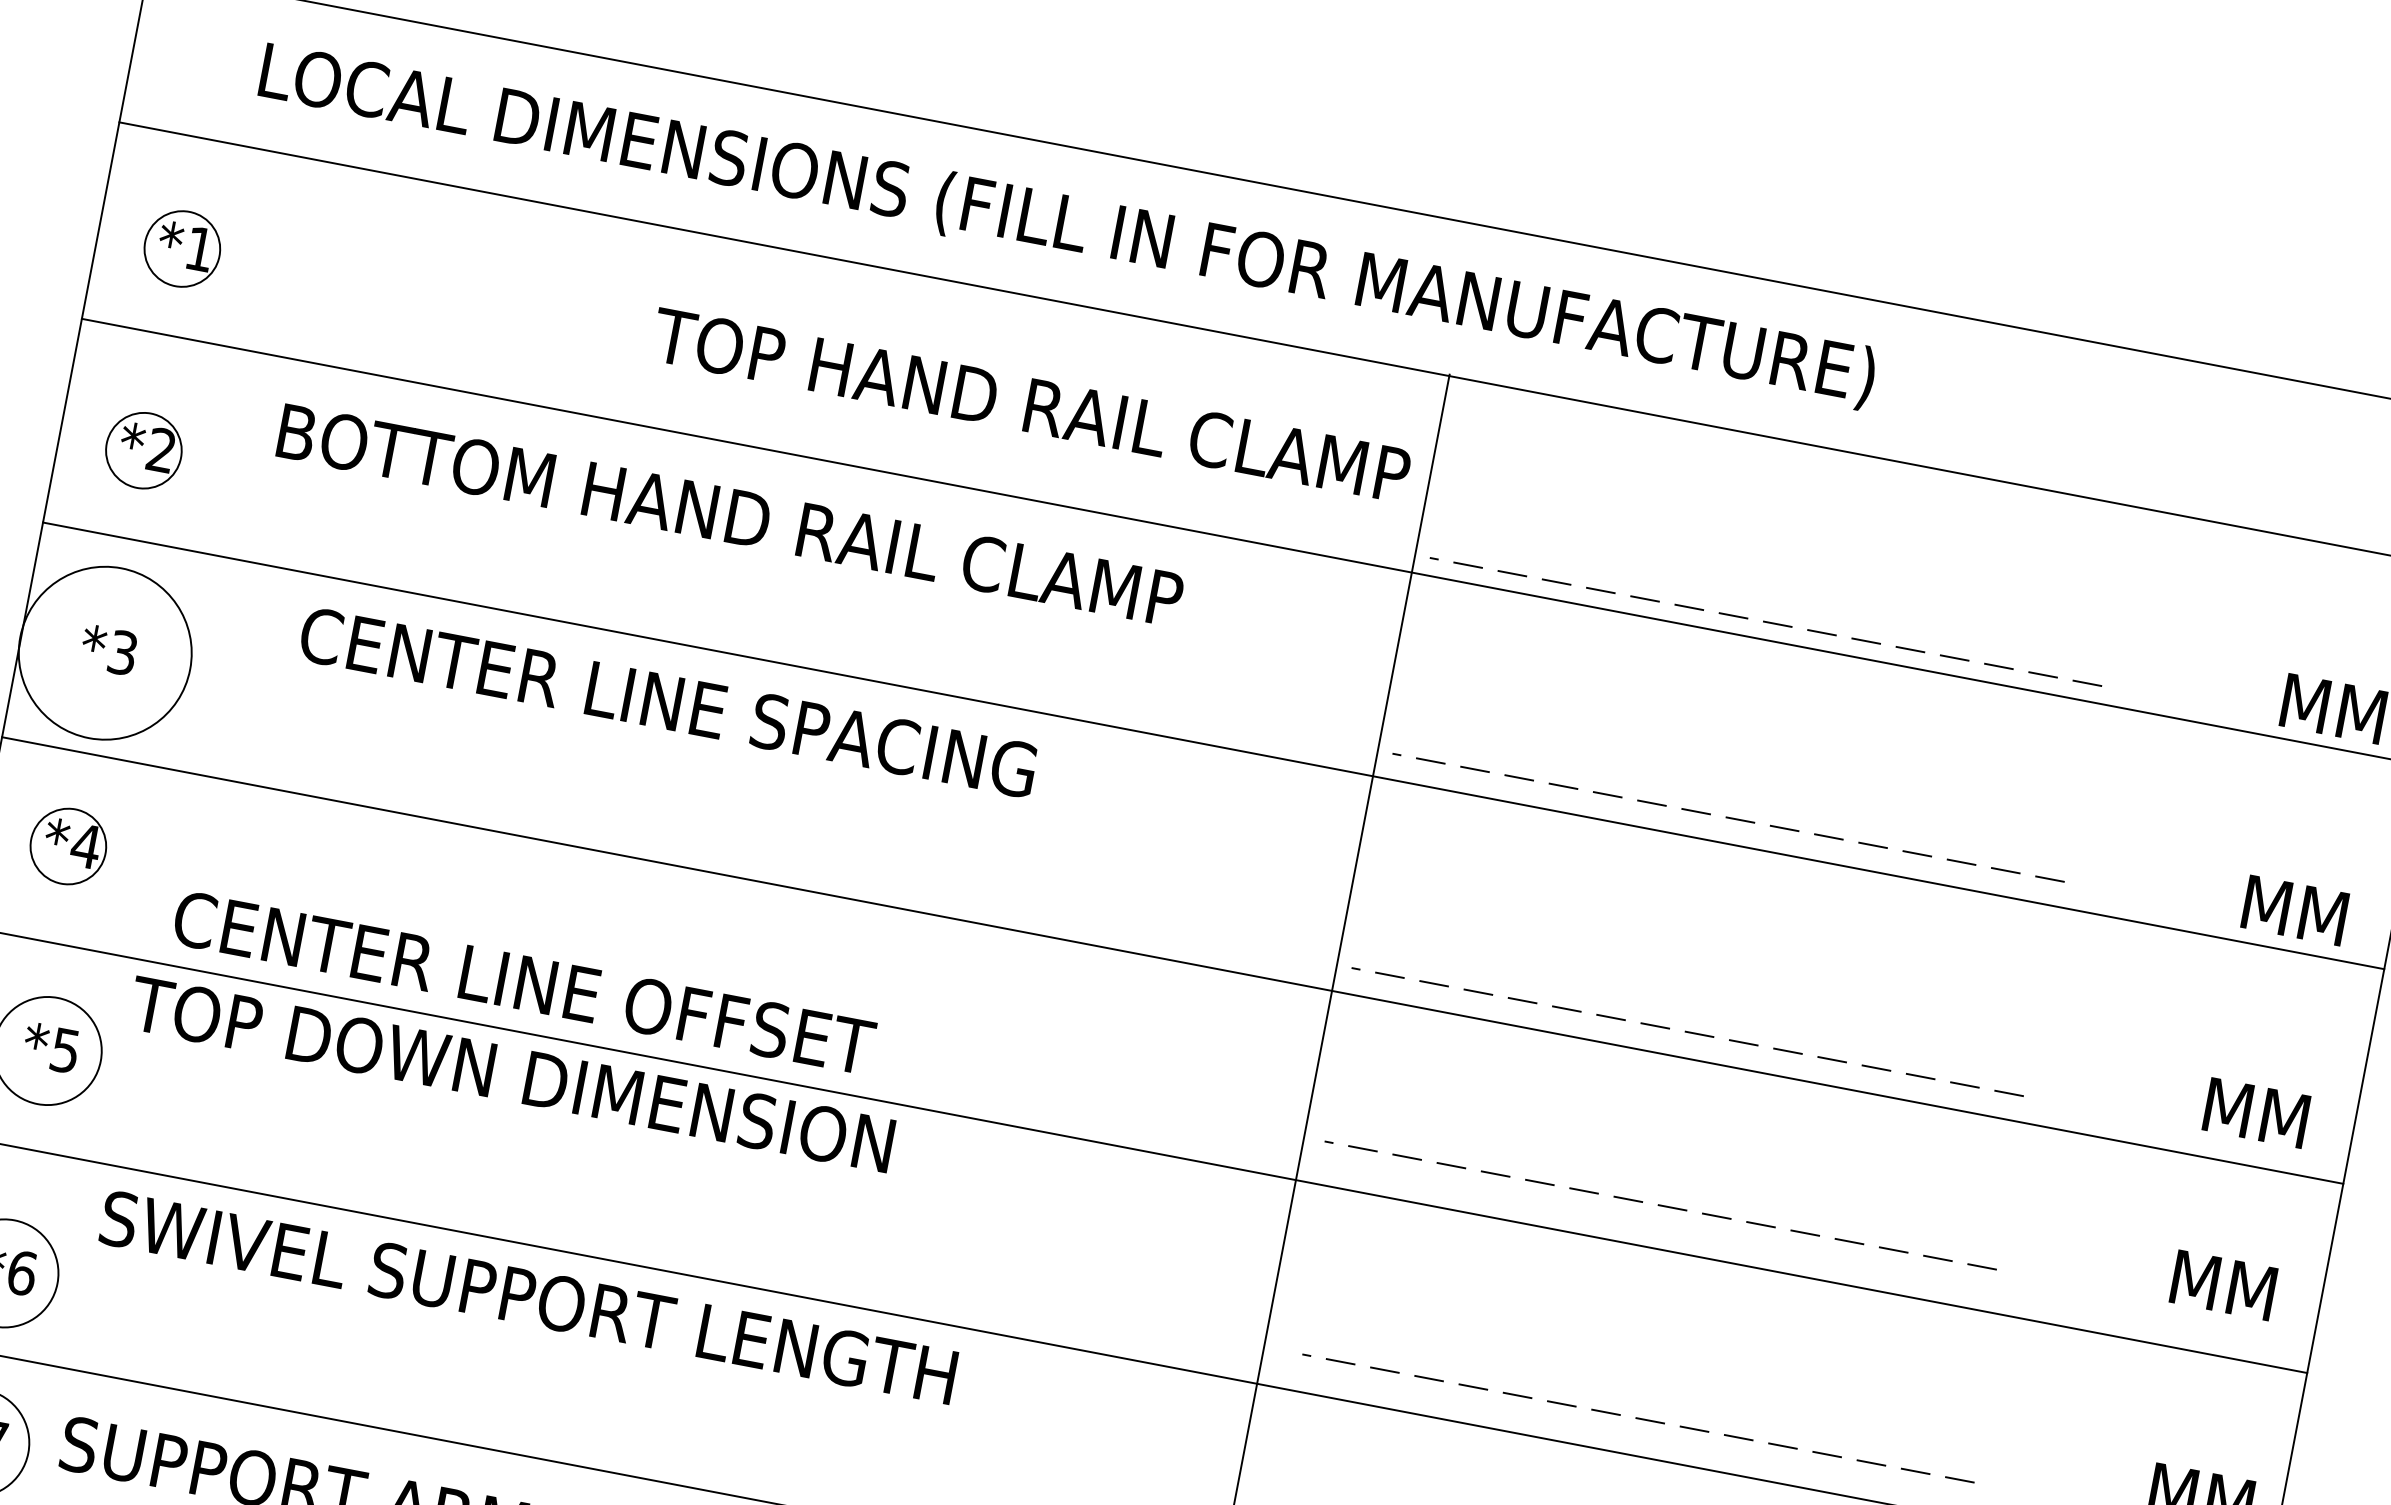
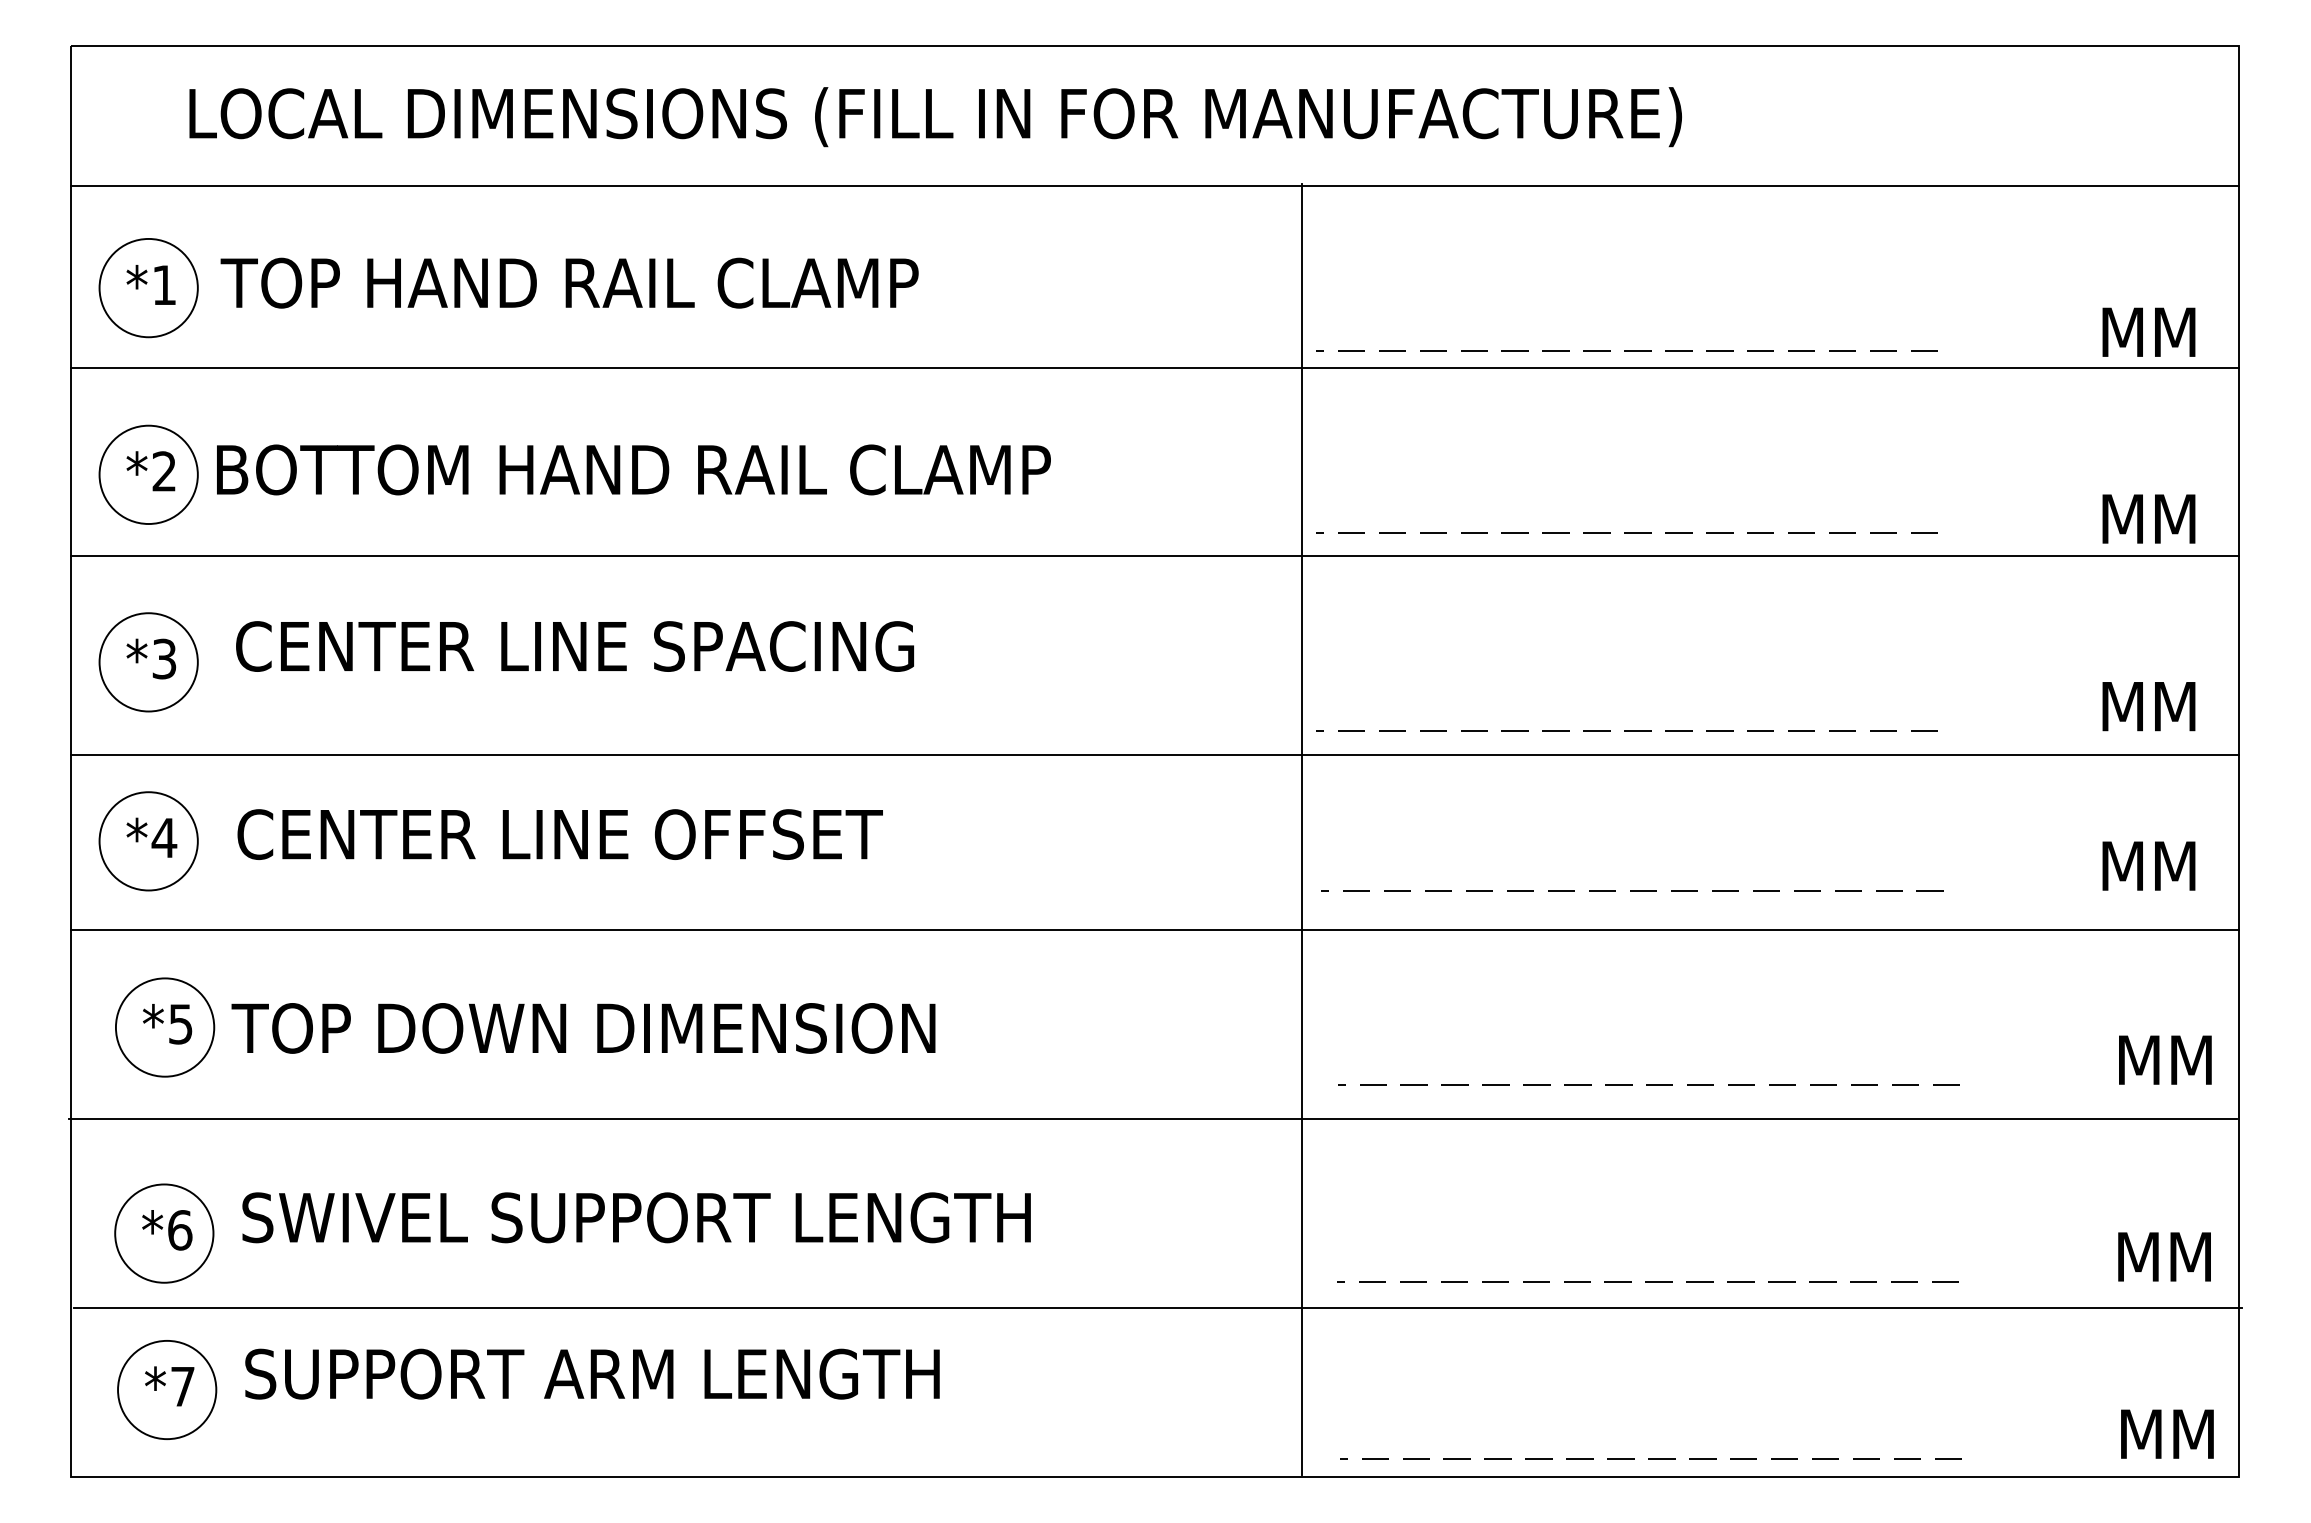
circle: (182, 248) -> (148, 287), size x1.43
text: (1031, 404) -> (569, 282), moved
circle: (143, 450) -> (148, 474), size x1.43
text: (730, 515) -> (633, 469), moved
circle: (105, 653) -> (148, 662), size x0.62
text: (667, 702) -> (574, 646), moved
circle: (68, 846) -> (148, 841), size x1.43
text: (523, 982) -> (559, 834), moved
text: (511, 1074) -> (583, 1028), moved
text: (528, 1297) -> (636, 1217), moved

